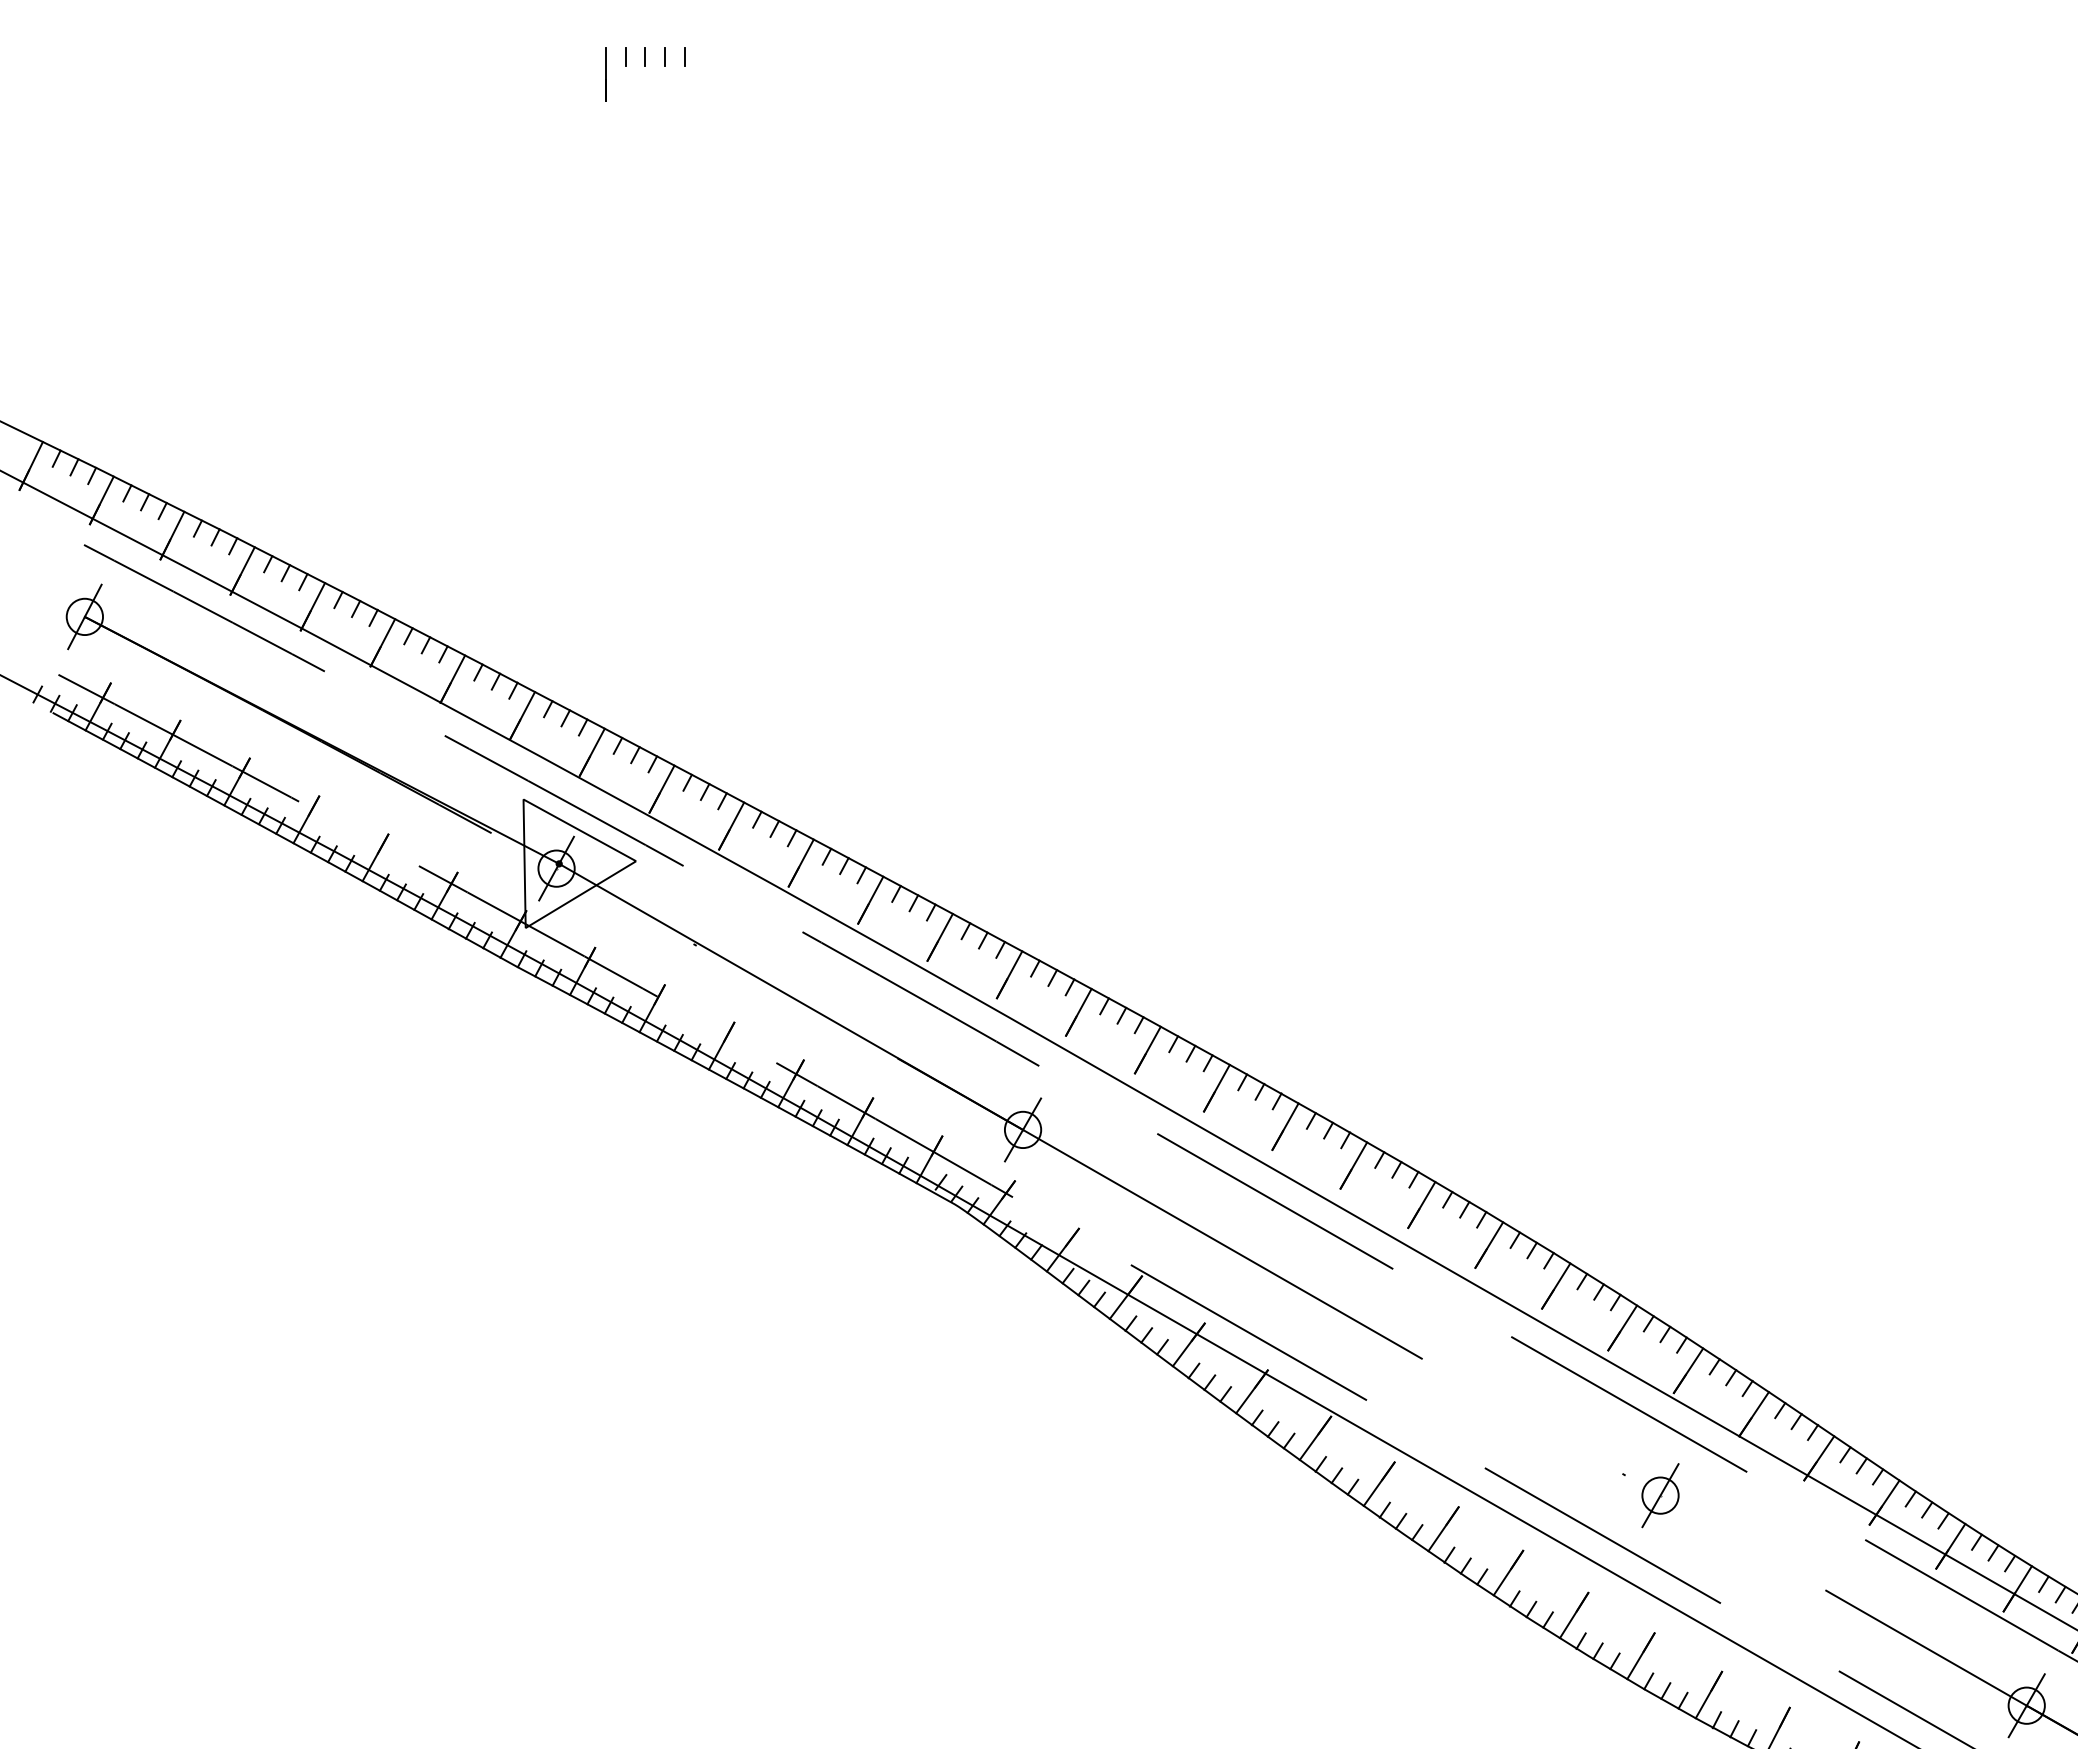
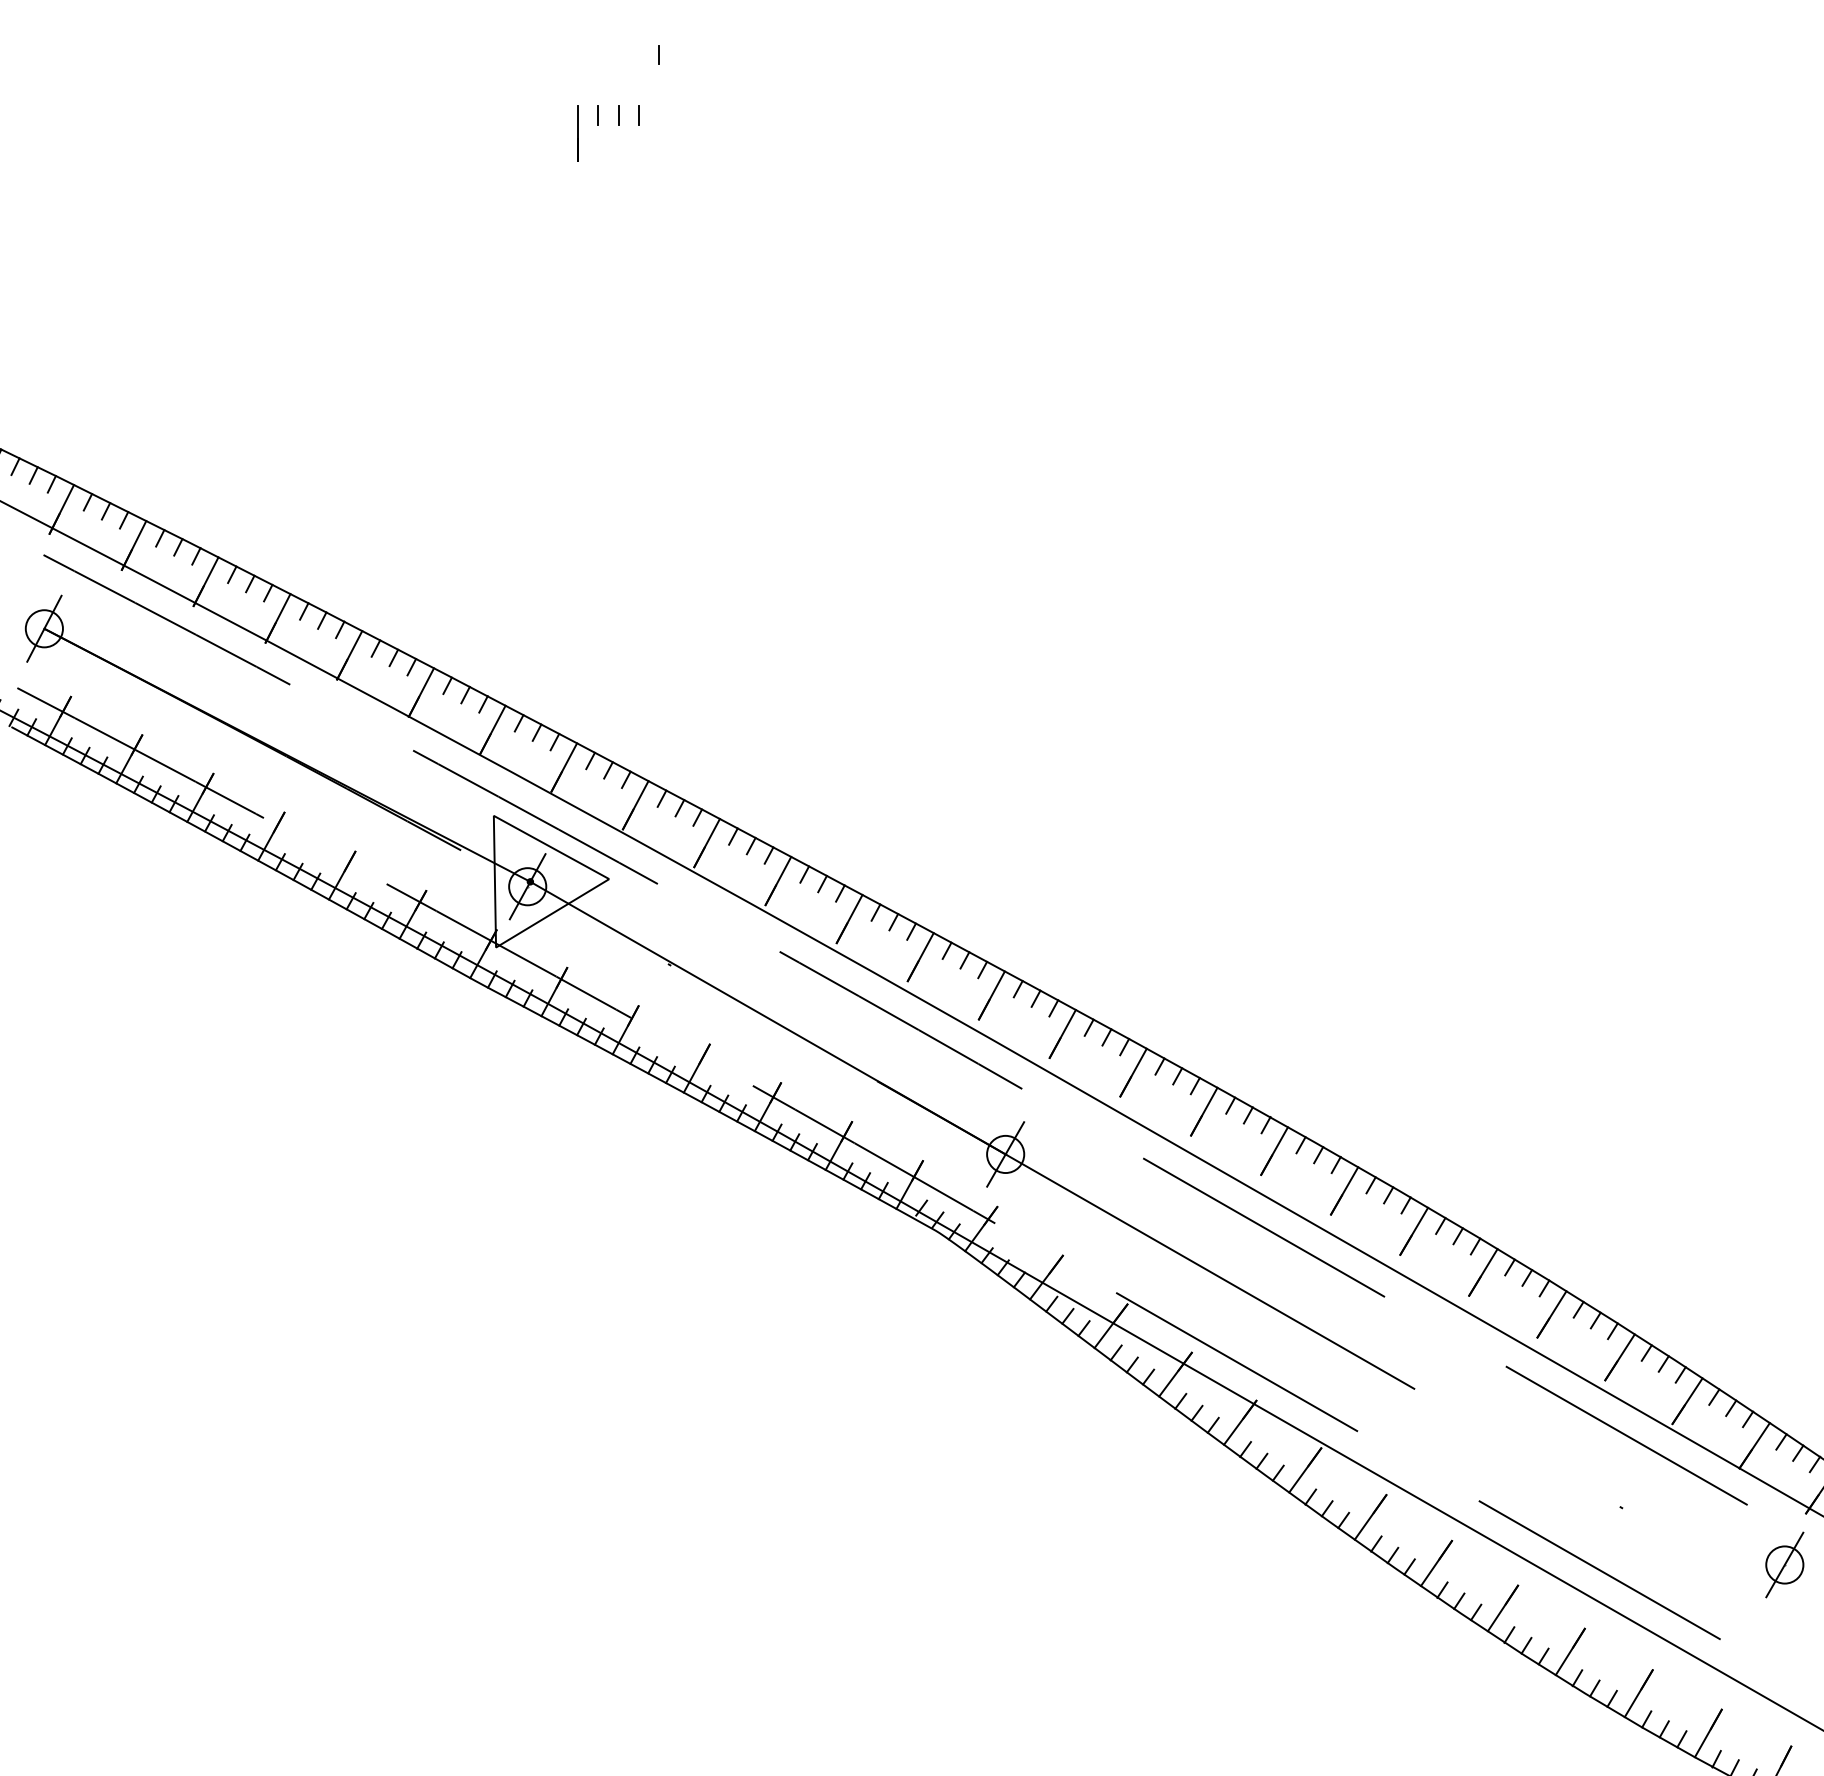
part: (626, 66) -> (599, 125), moved
part: (1660, 1495) -> (1784, 1564), moved

